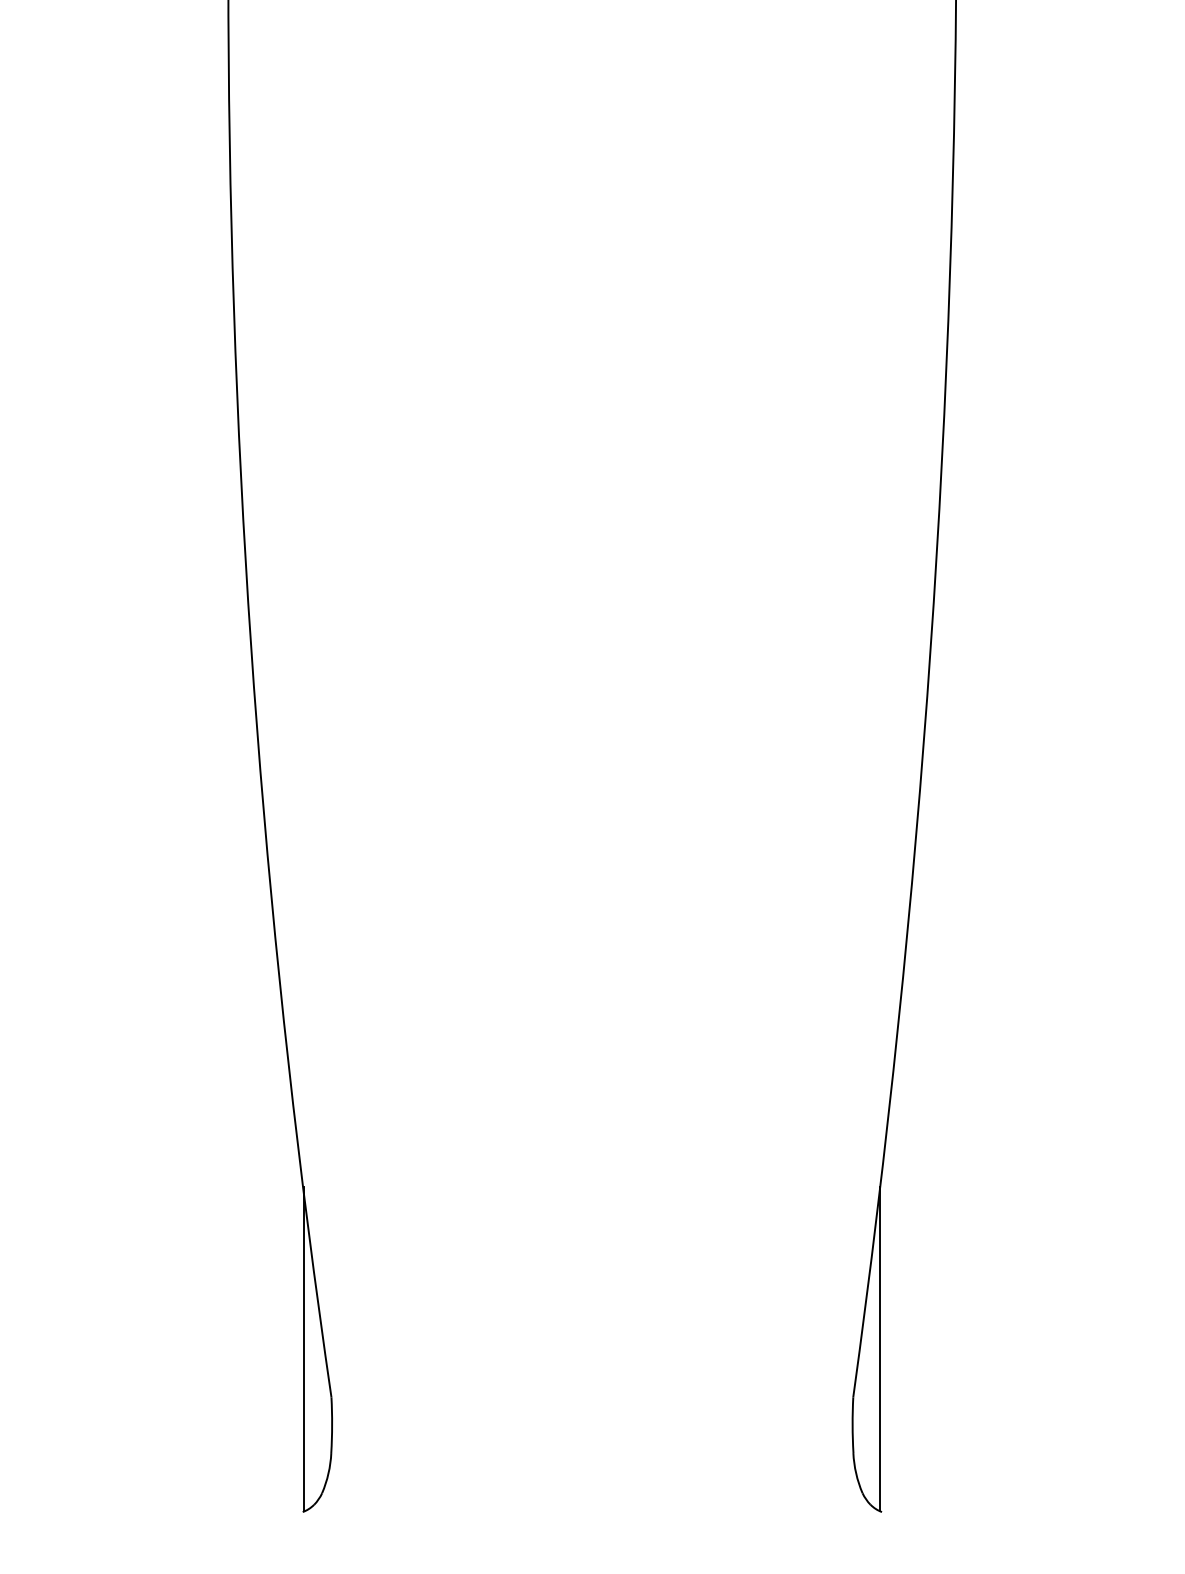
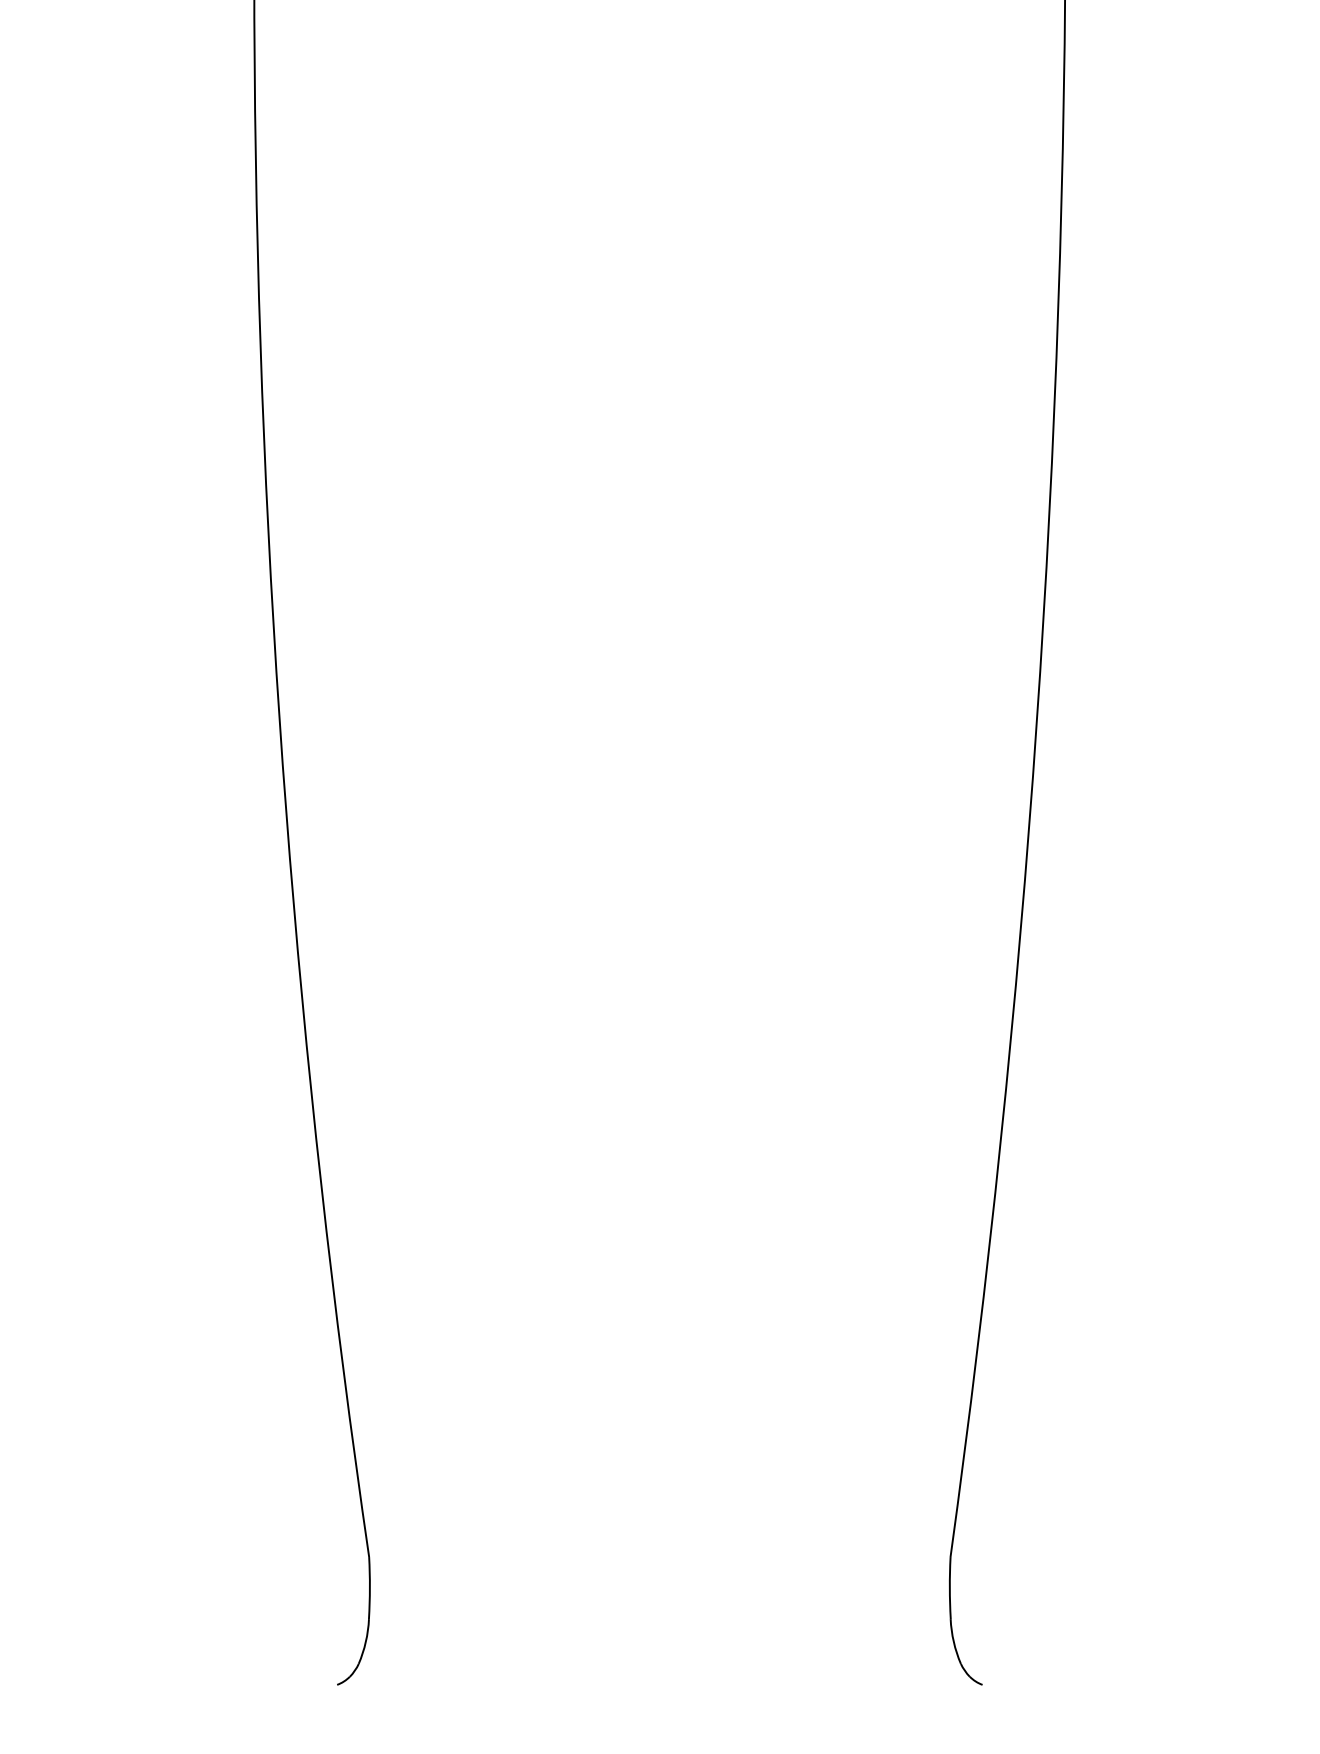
line: (304, 1349) -> (339, 1503), removed
line: (880, 1349) -> (980, 1503), removed

